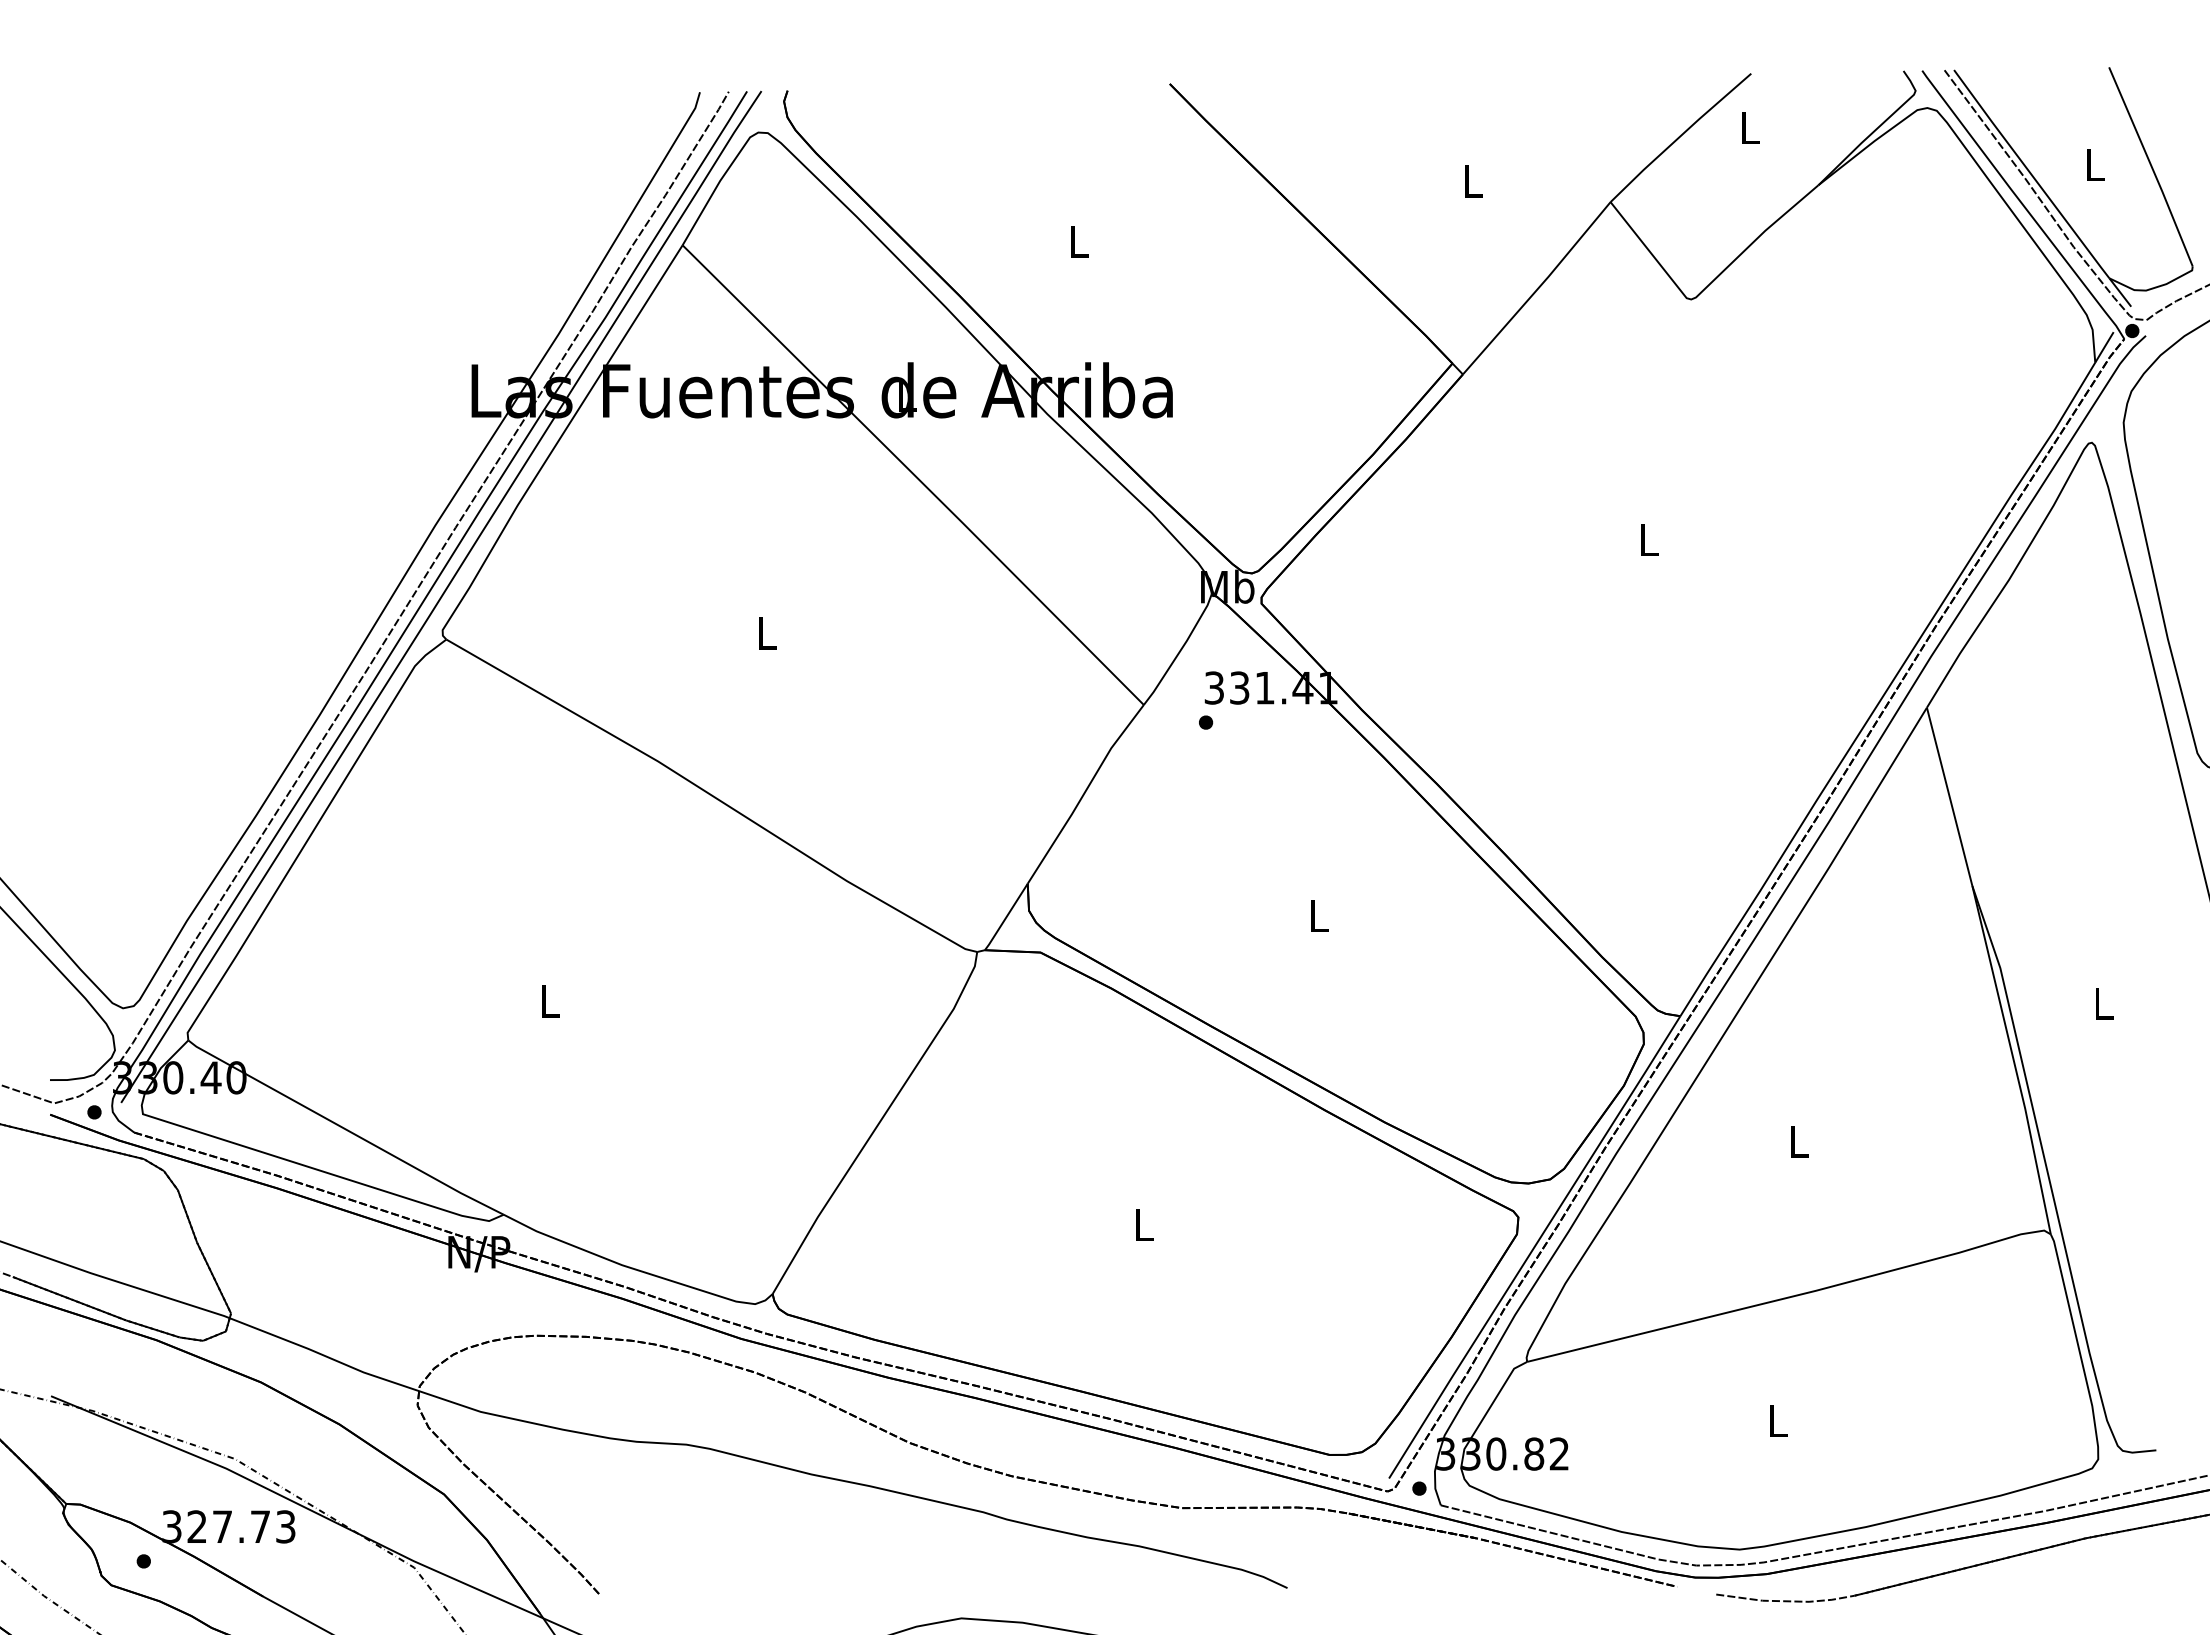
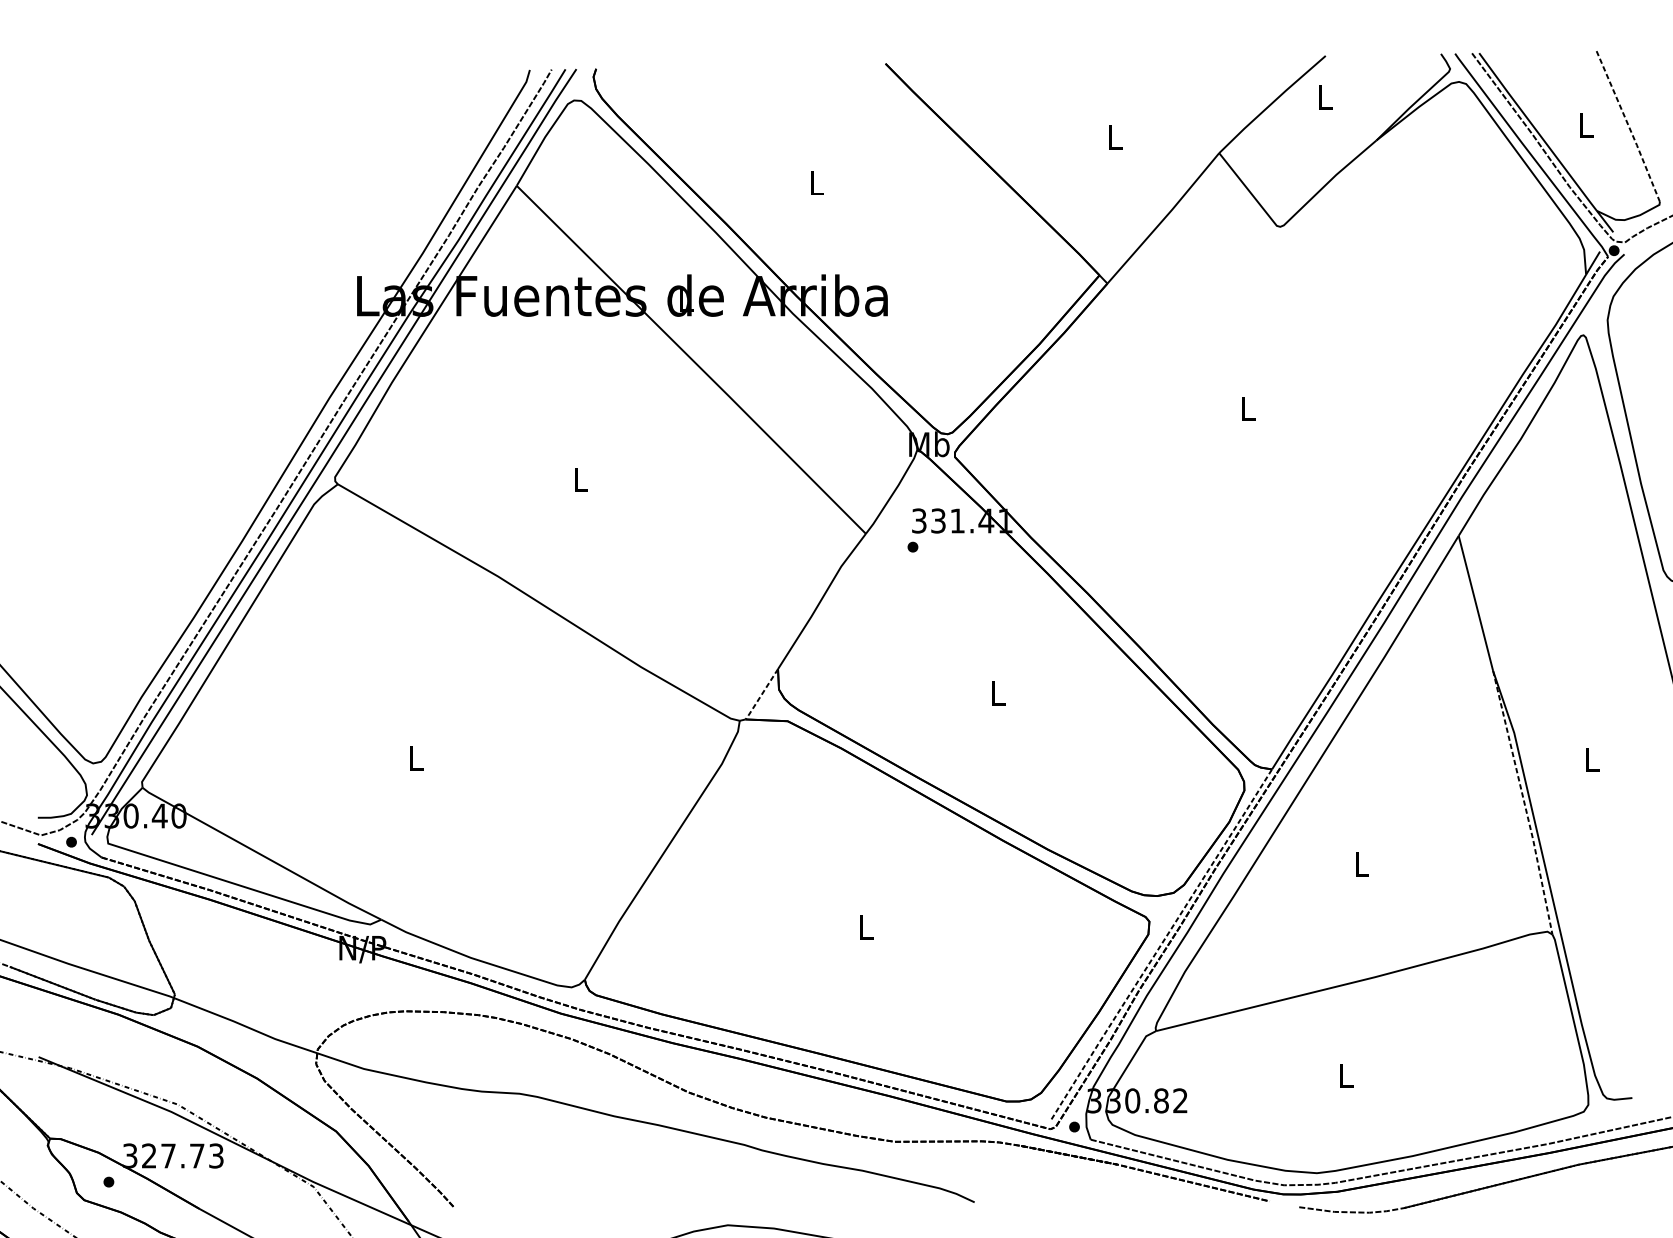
line: (2151, 166) -> (1628, 126), solid -> dashed
line: (1005, 917) -> (761, 694), solid -> dashed
line: (2013, 1060) -> (1524, 802), solid -> dashed
line: (1534, 1247) -> (1161, 944), solid -> dashed

